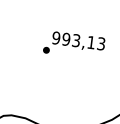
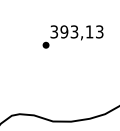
text: (56, 37) -> (54, 31), 993,13 -> 393,13

